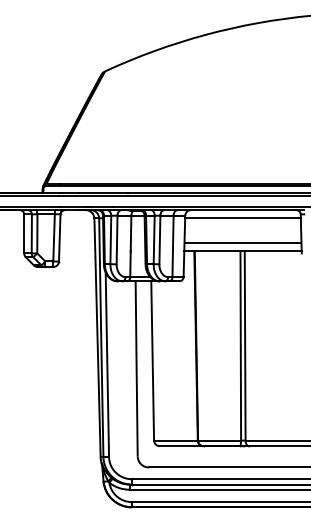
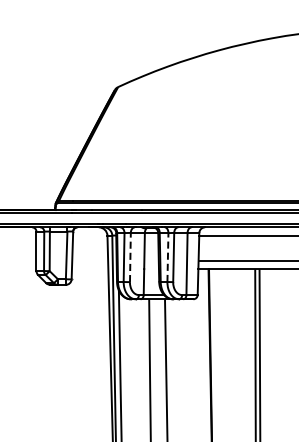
line: (117, 239) -> (130, 257), solid -> dashed
line: (154, 239) -> (168, 257), solid -> dashed

